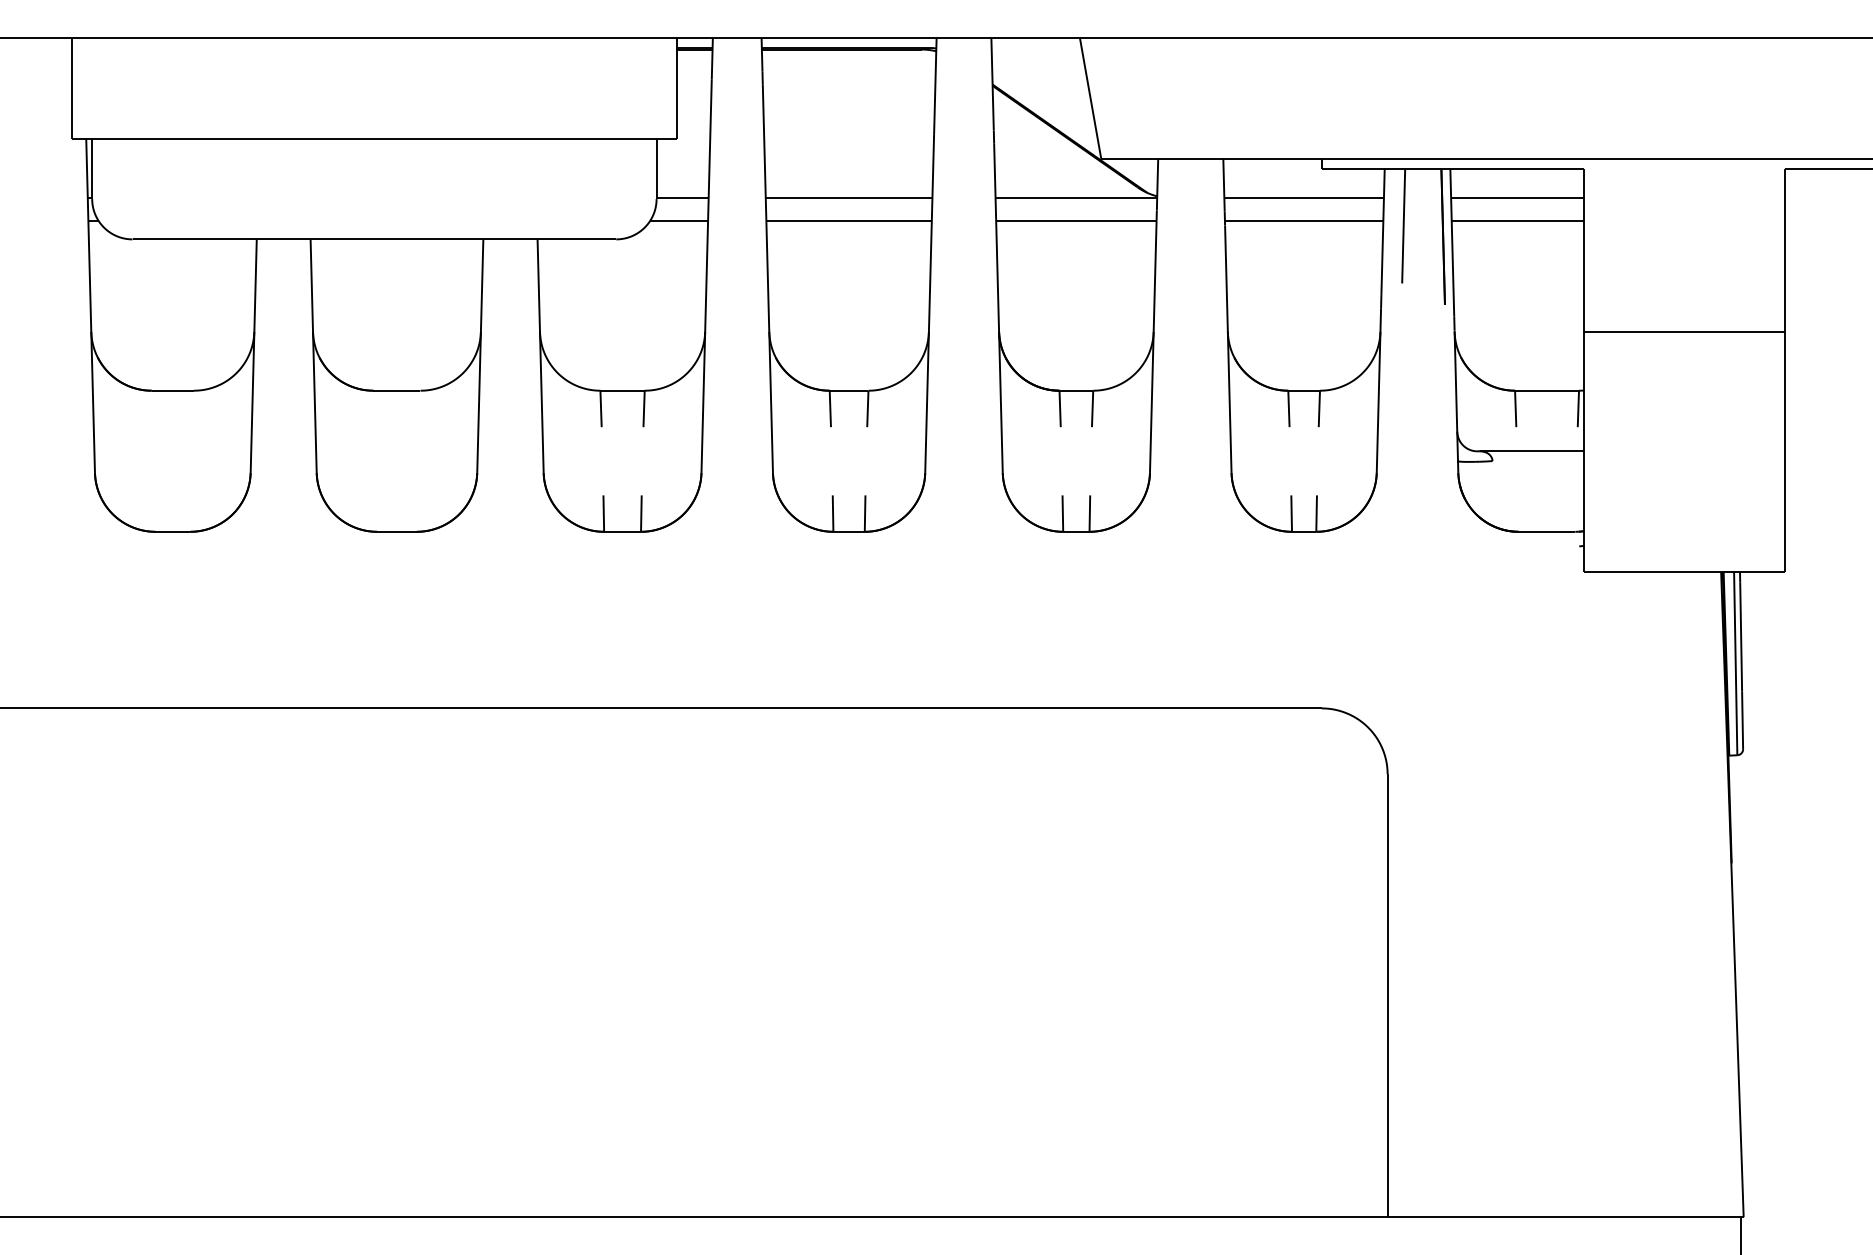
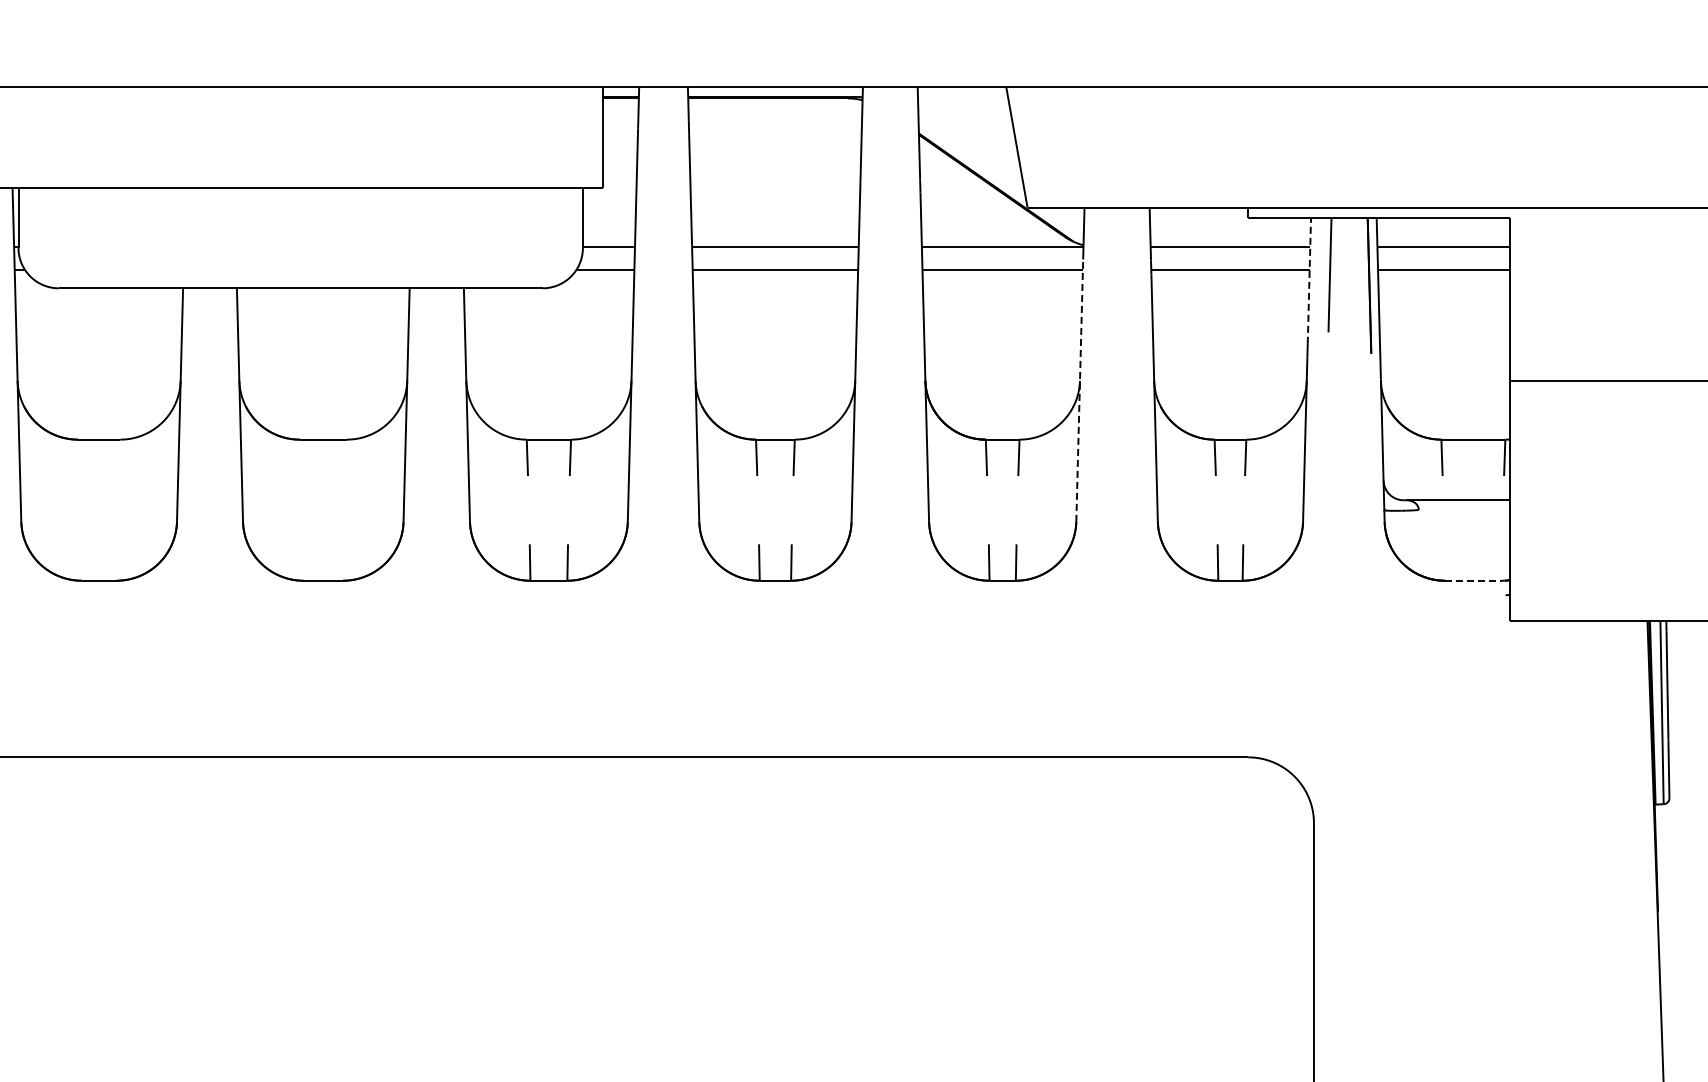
line: (1383, 231) -> (1309, 280), solid -> dashed
line: (1153, 341) -> (1079, 390), solid -> dashed
line: (1547, 531) -> (1473, 580), solid -> dashed

